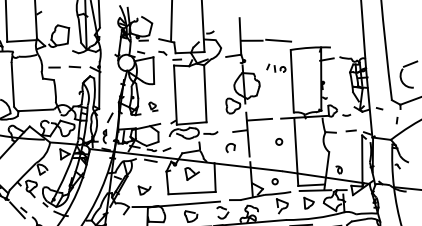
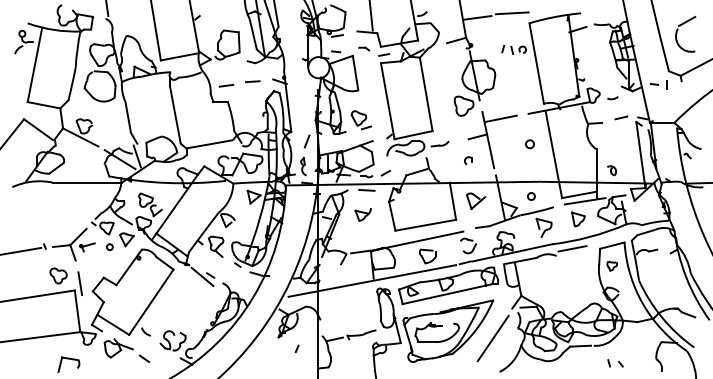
part: (152, 107) -> (360, 120), size x1.67
line: (396, 120) -> (666, 84), moved
part: (230, 148) -> (468, 160), size x0.62
part: (191, 174) -> (476, 201), moved
part: (143, 190) -> (362, 214), moved

